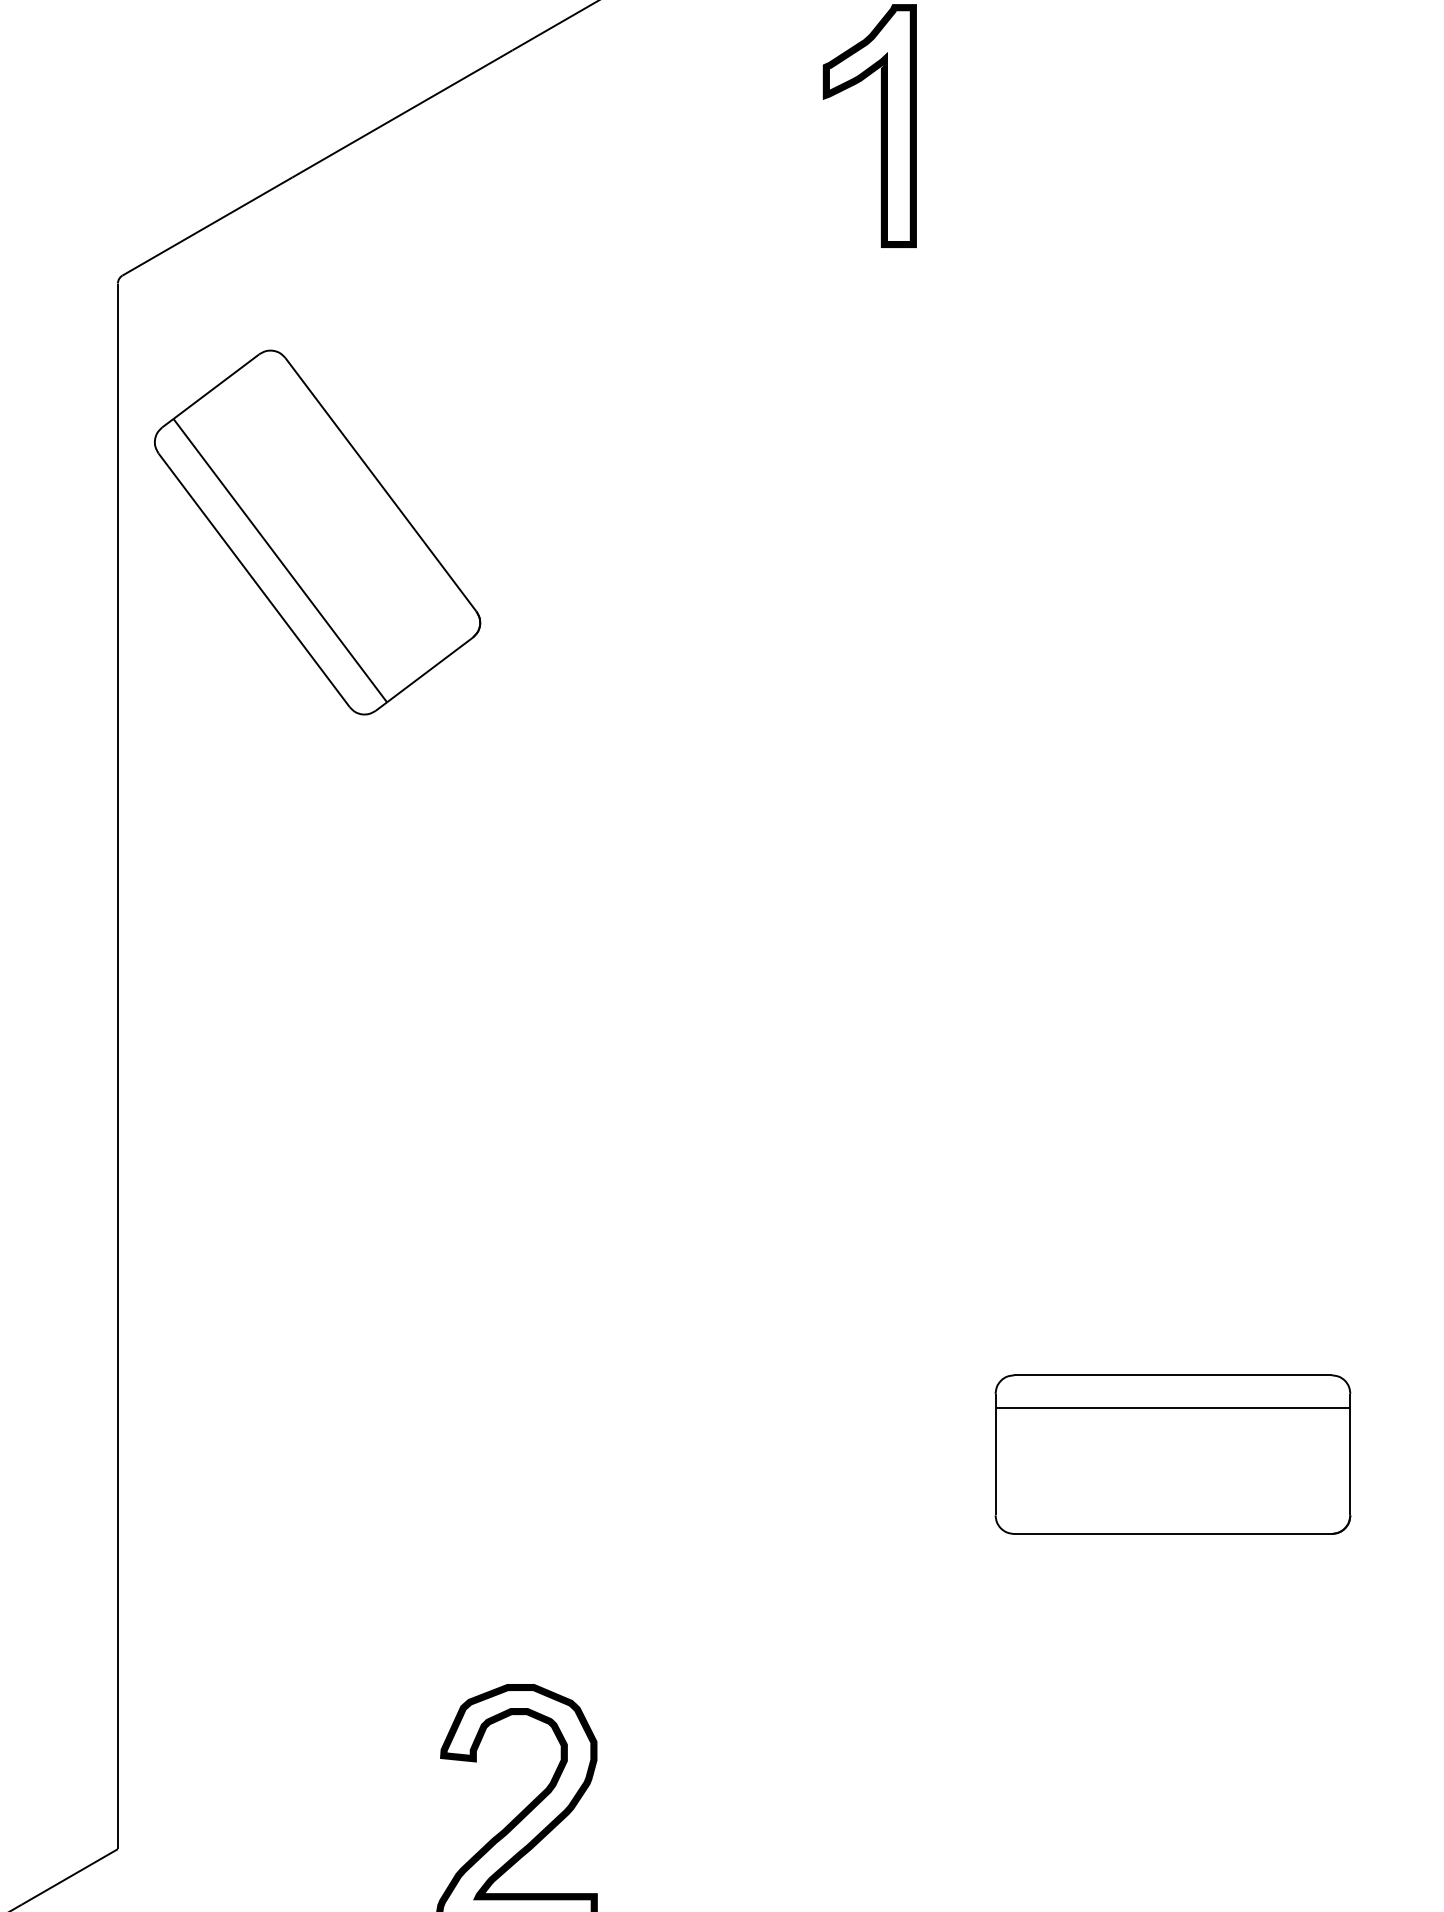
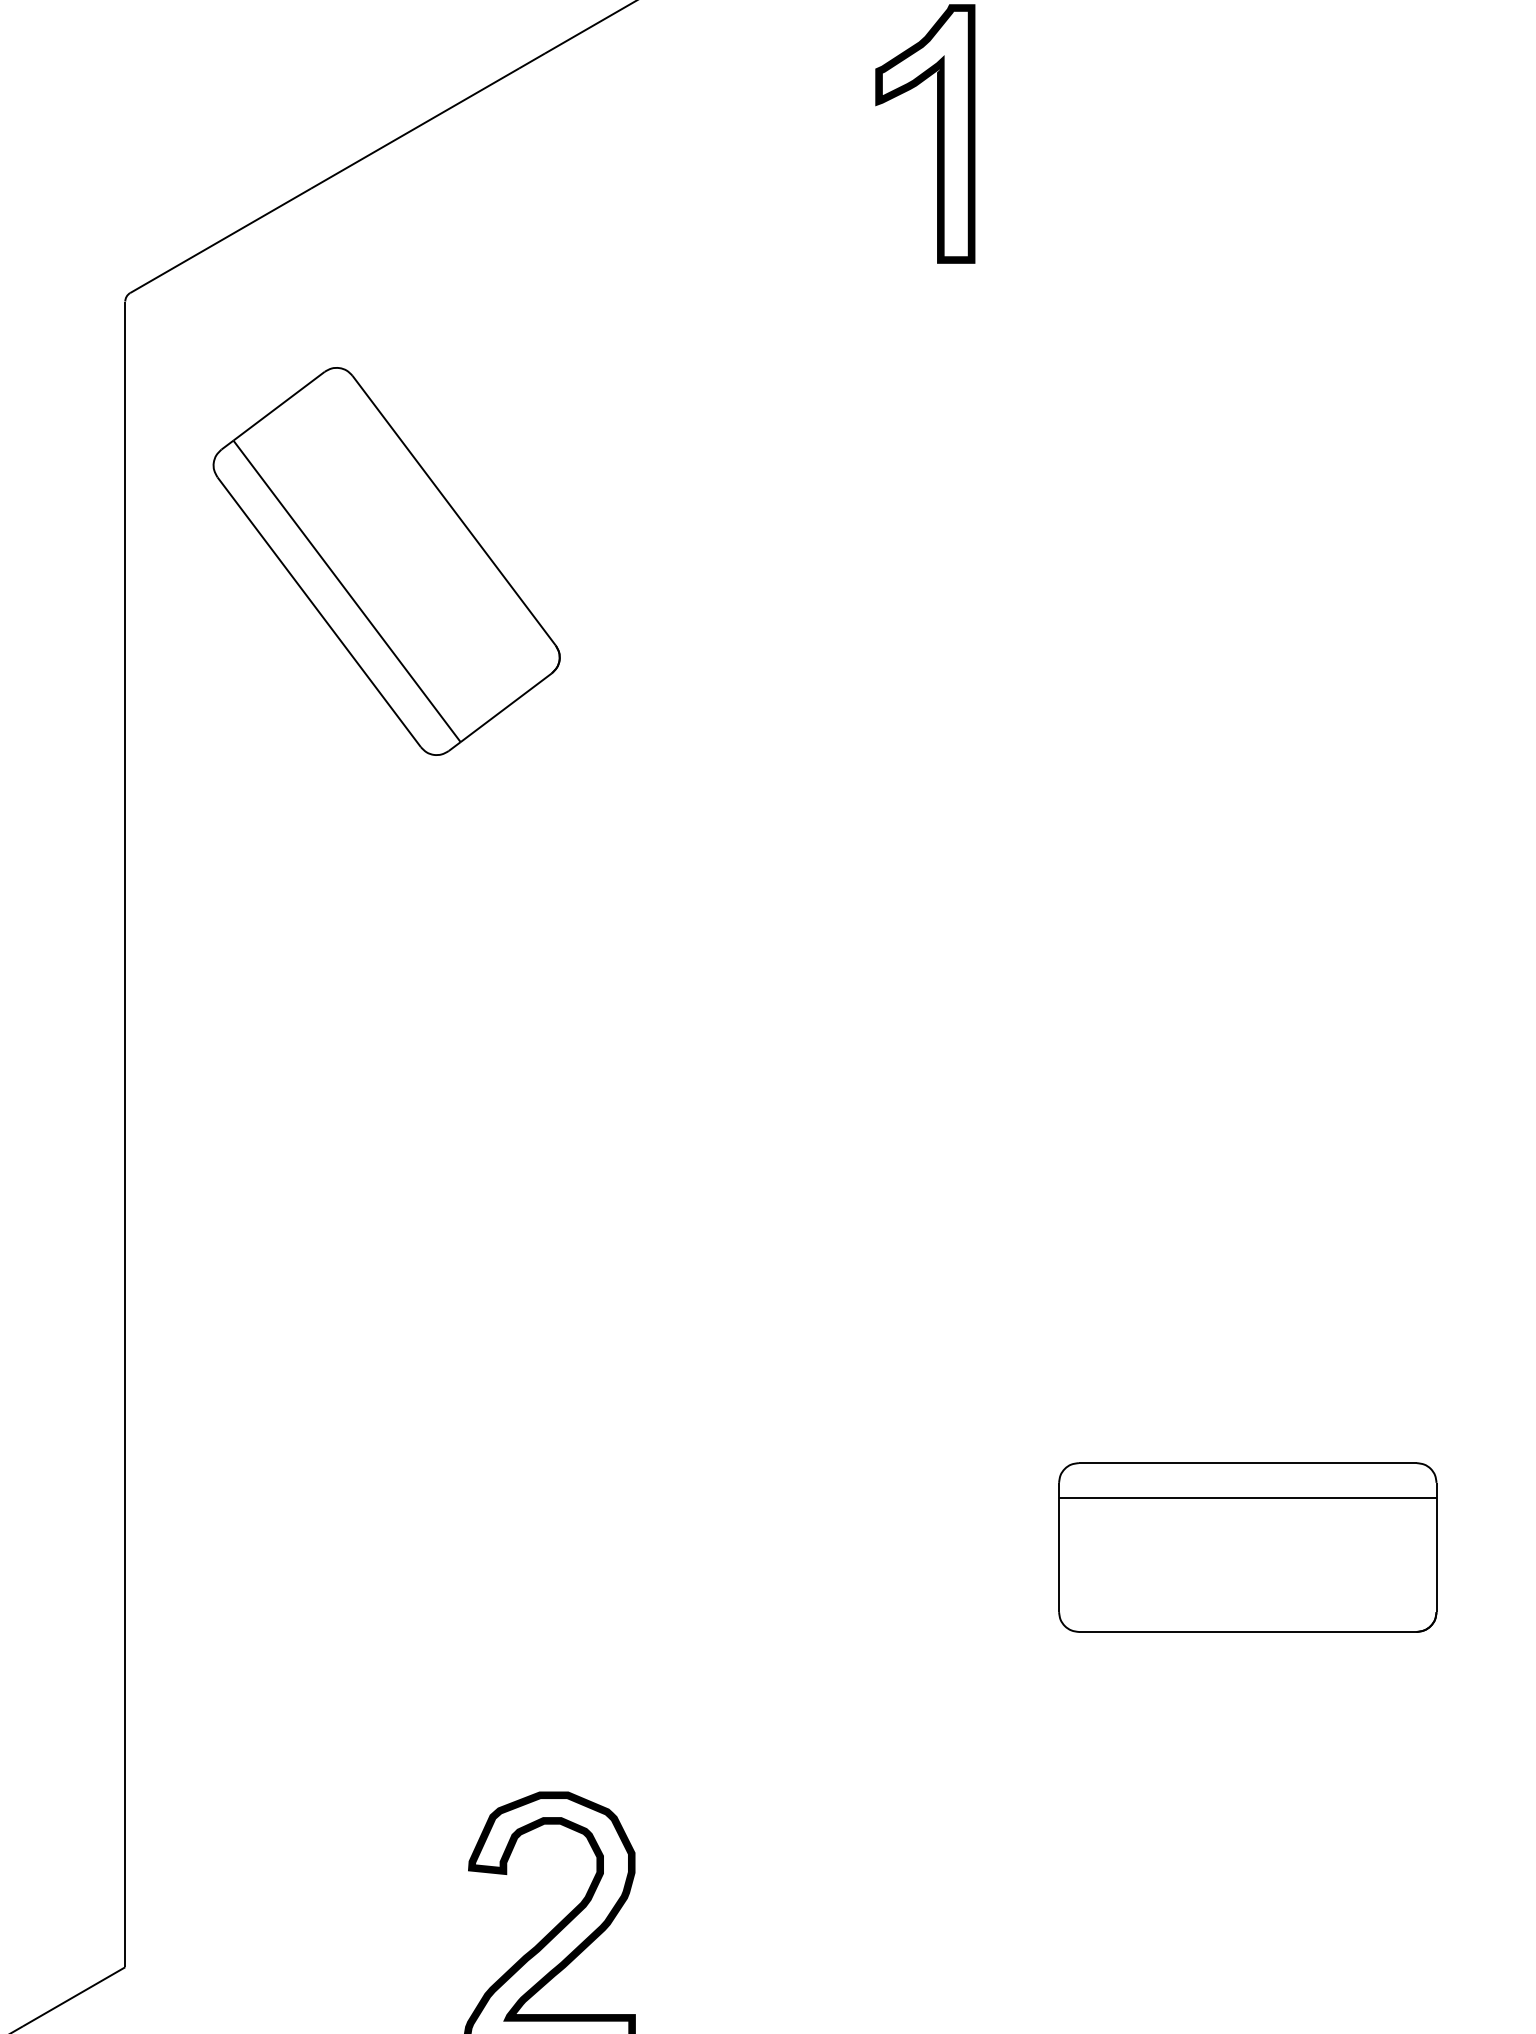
part: (317, 532) -> (386, 561), moved

